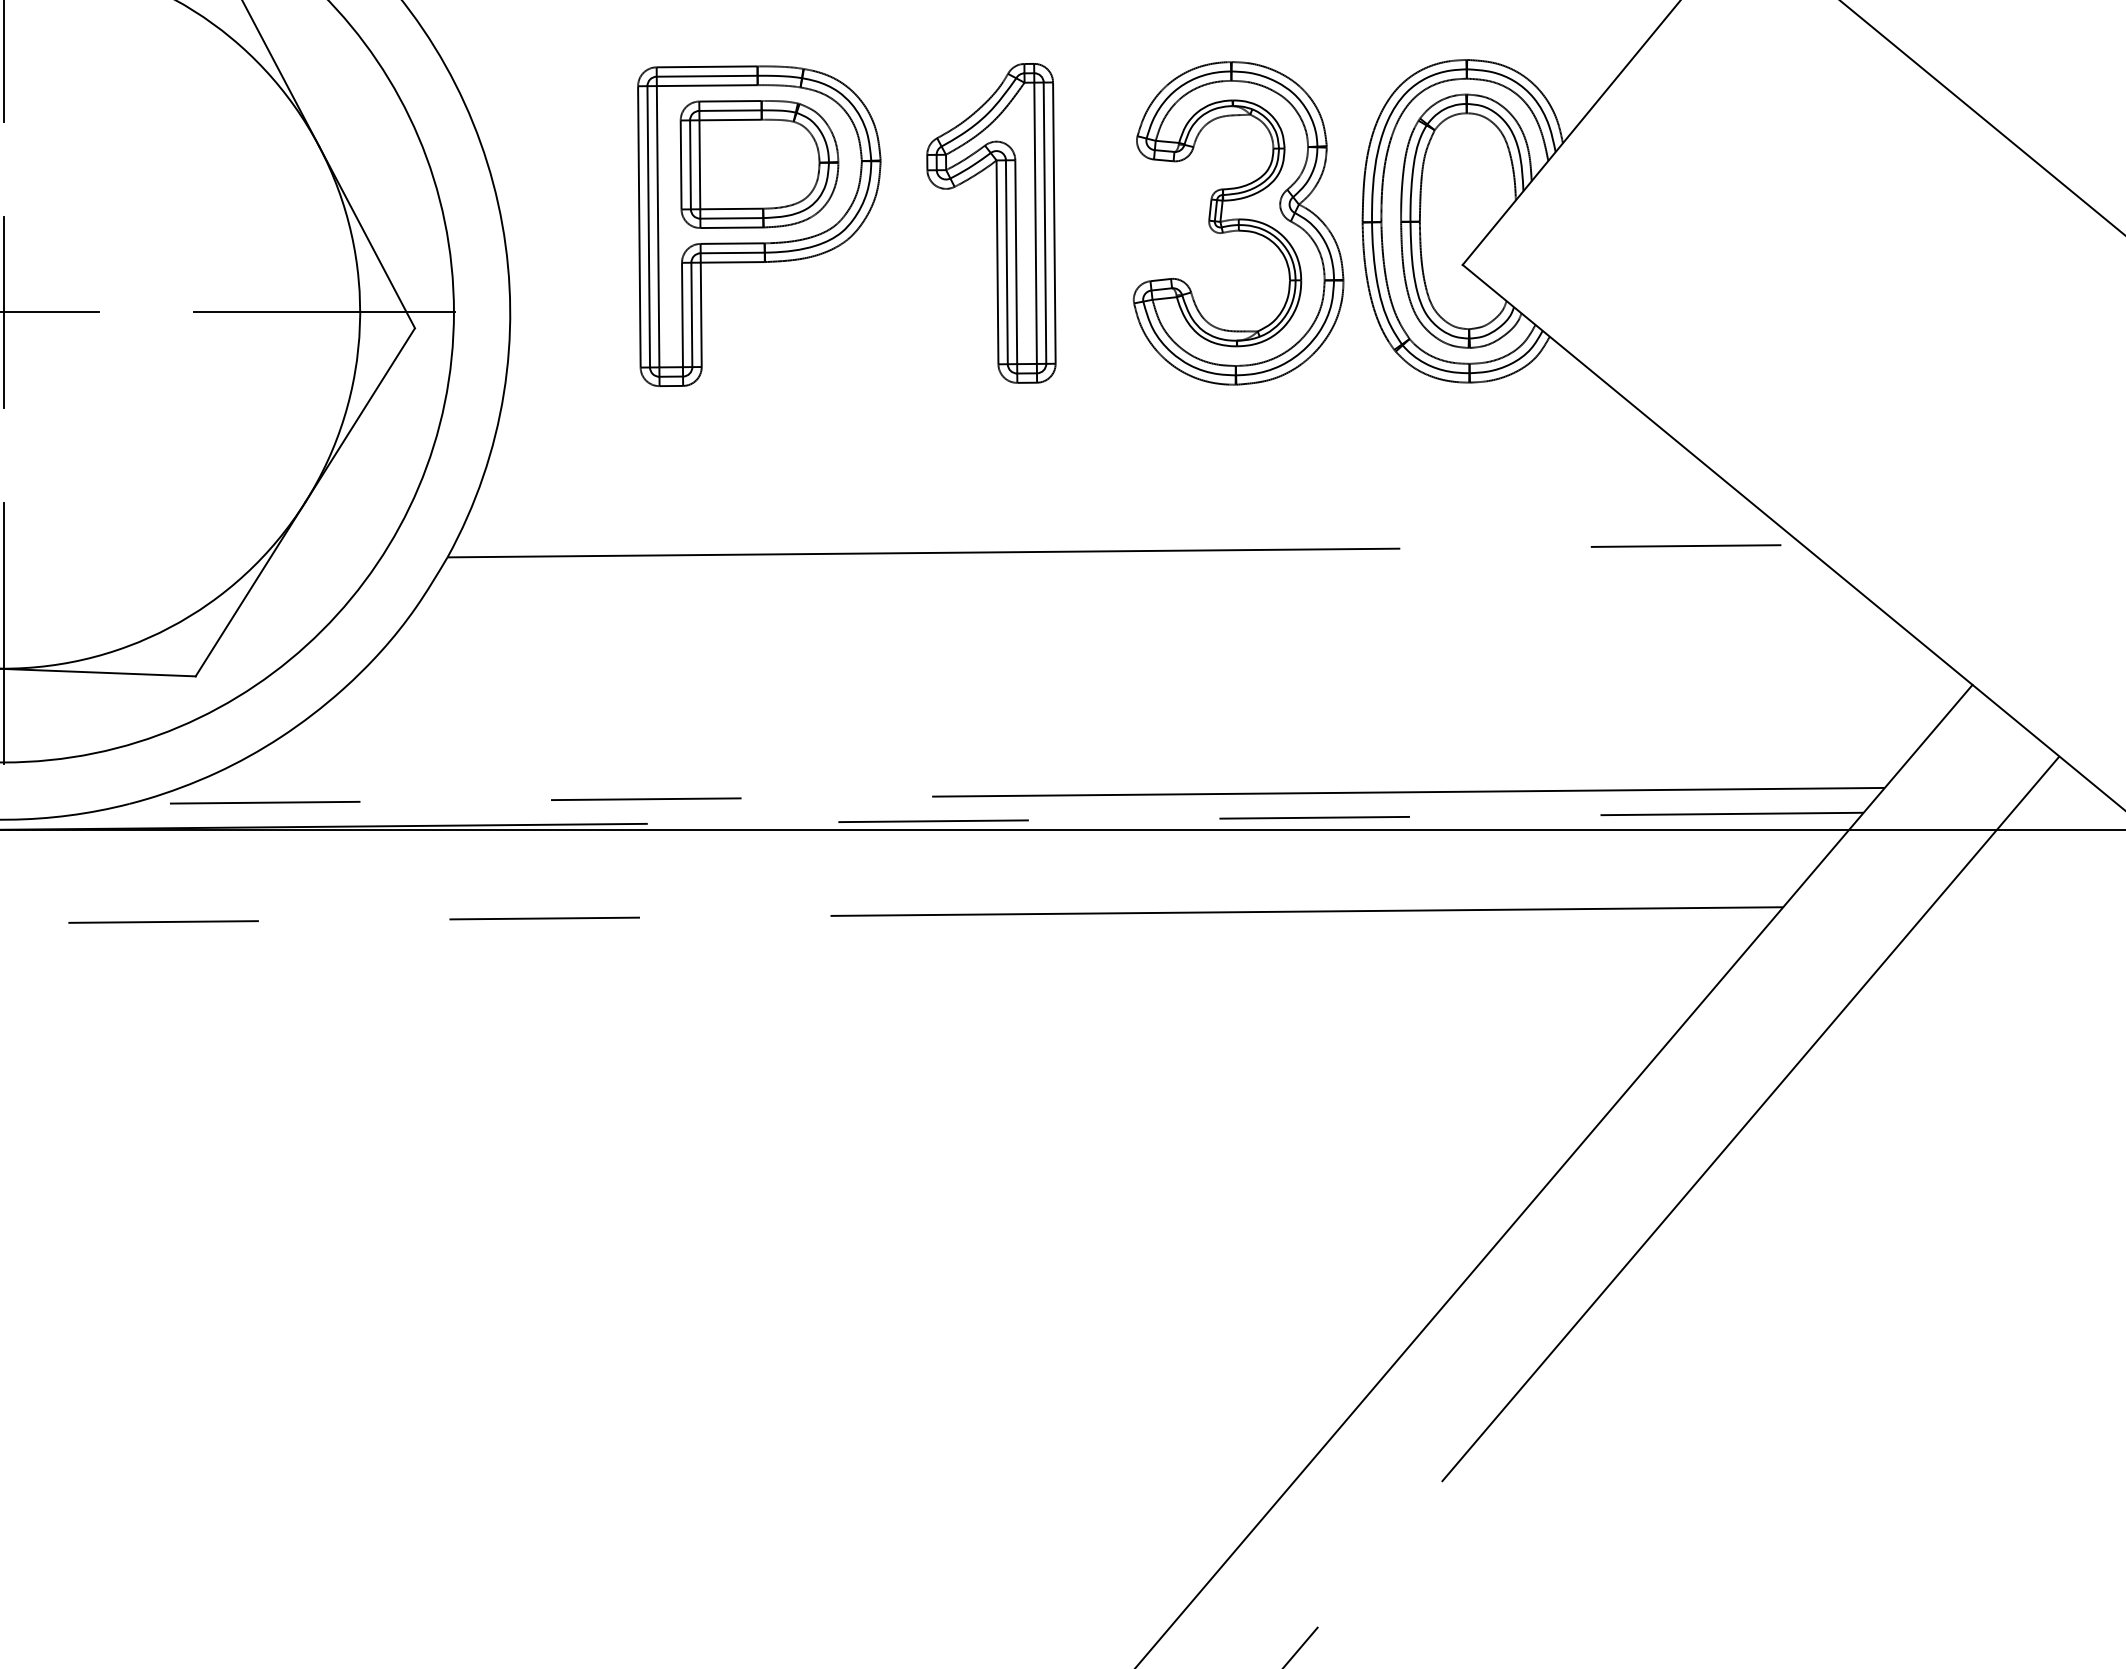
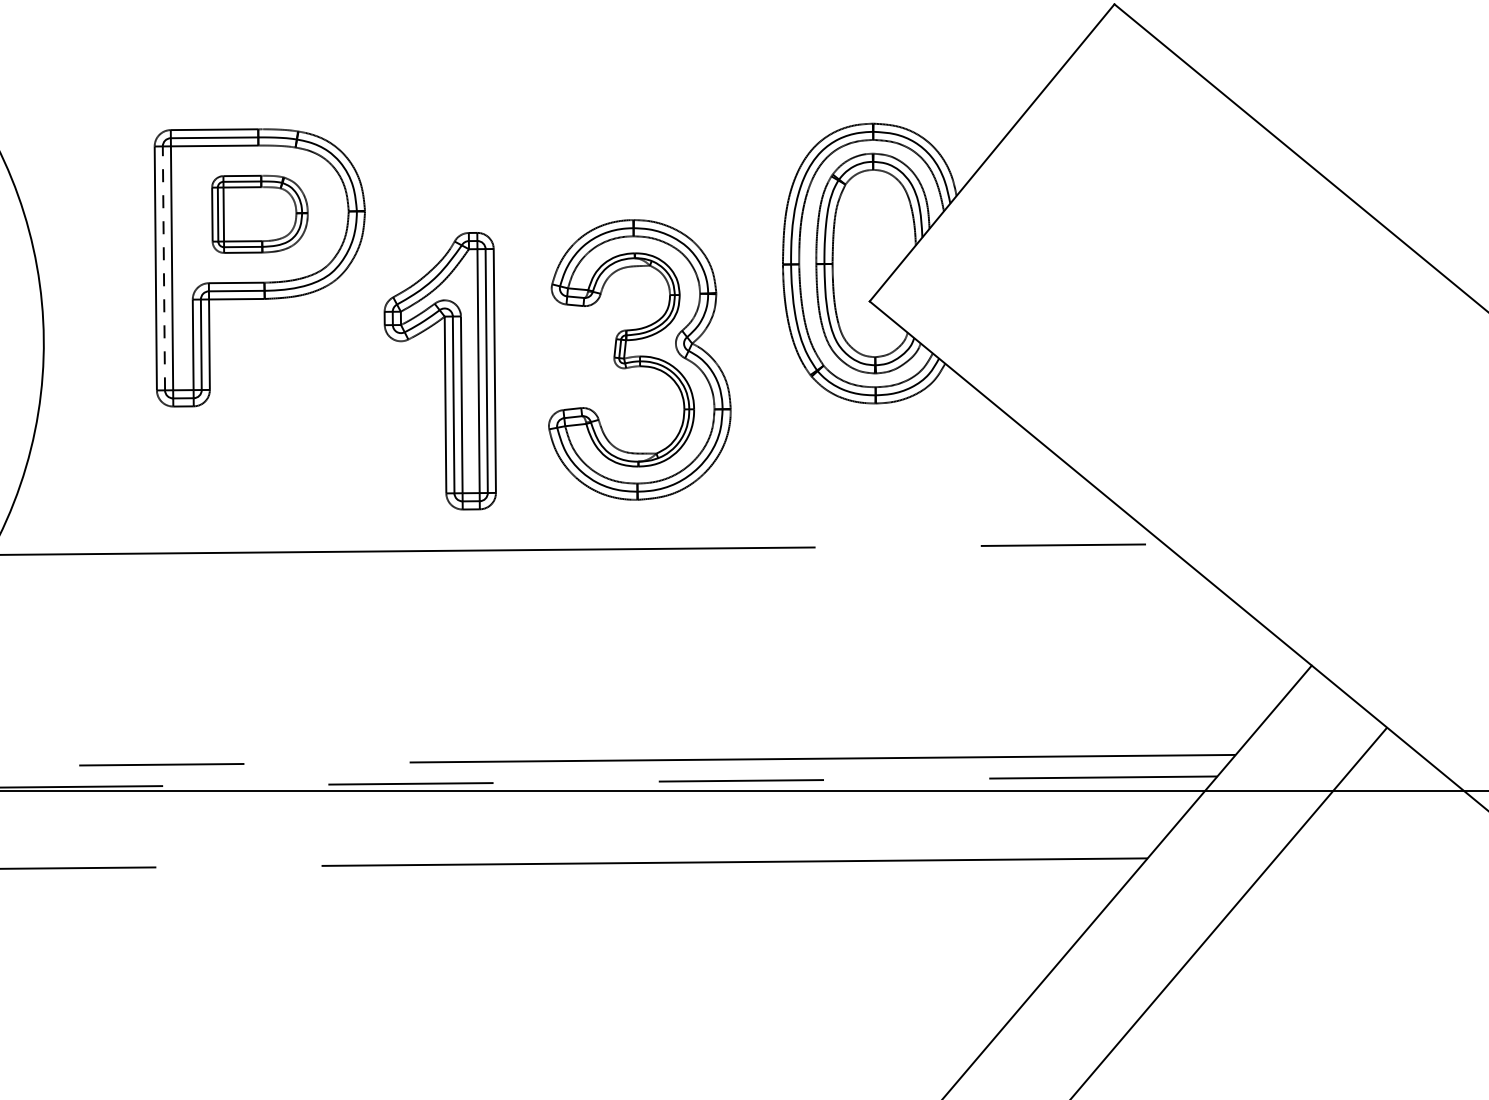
part: (759, 164) -> (259, 214), size x0.7
part: (991, 223) -> (440, 371), moved
part: (1238, 223) -> (639, 360), moved
line: (648, 226) -> (163, 268), solid -> dashed

